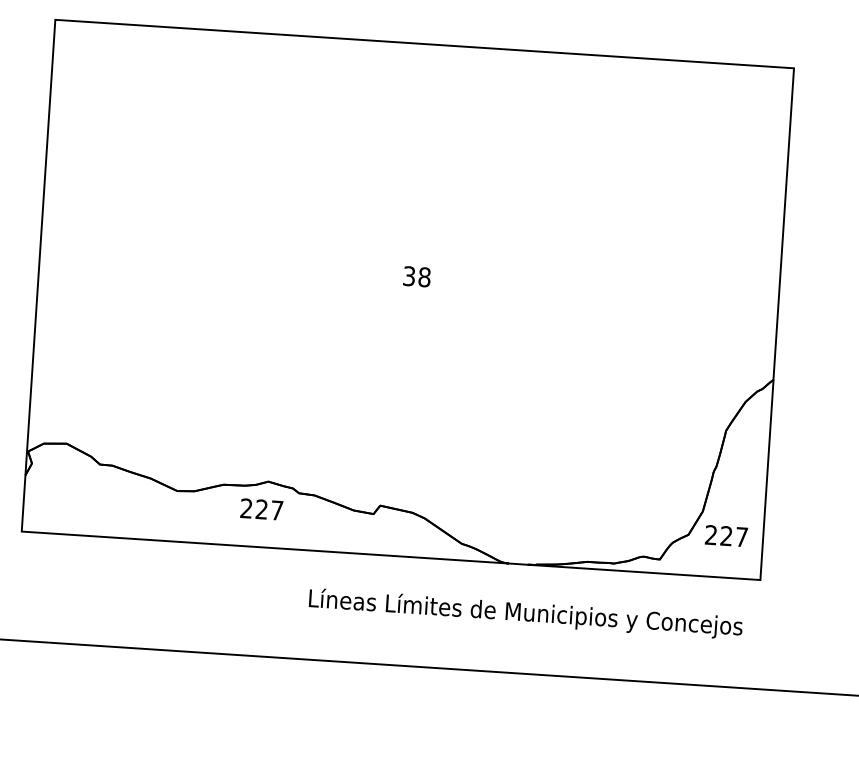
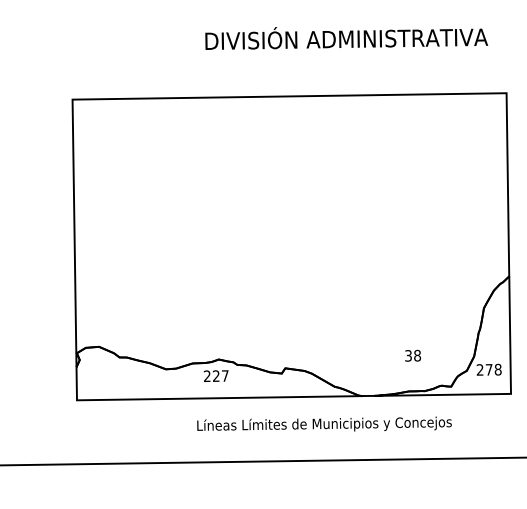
text: (417, 276) -> (413, 355), moved
text: (733, 536) -> (493, 369), 227 -> 278
text: (526, 611) -> (324, 423), moved

